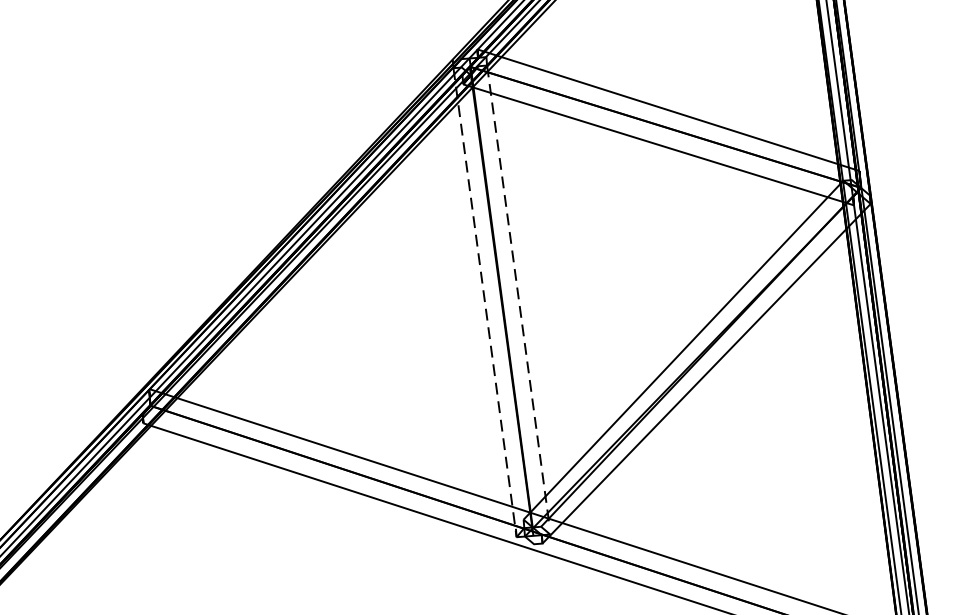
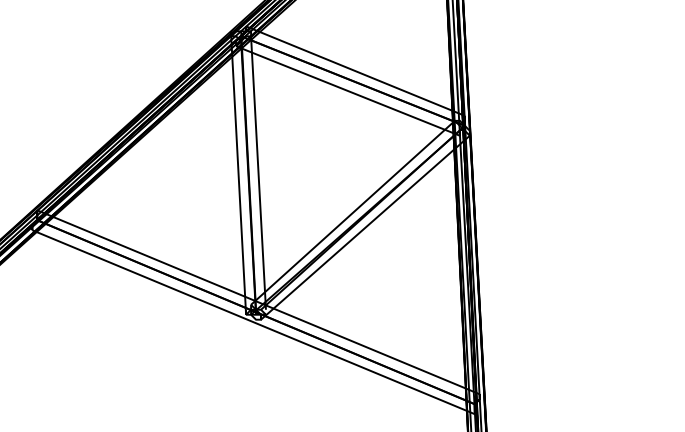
line: (518, 296) -> (258, 173), dashed -> solid
line: (484, 304) -> (238, 176), dashed -> solid

